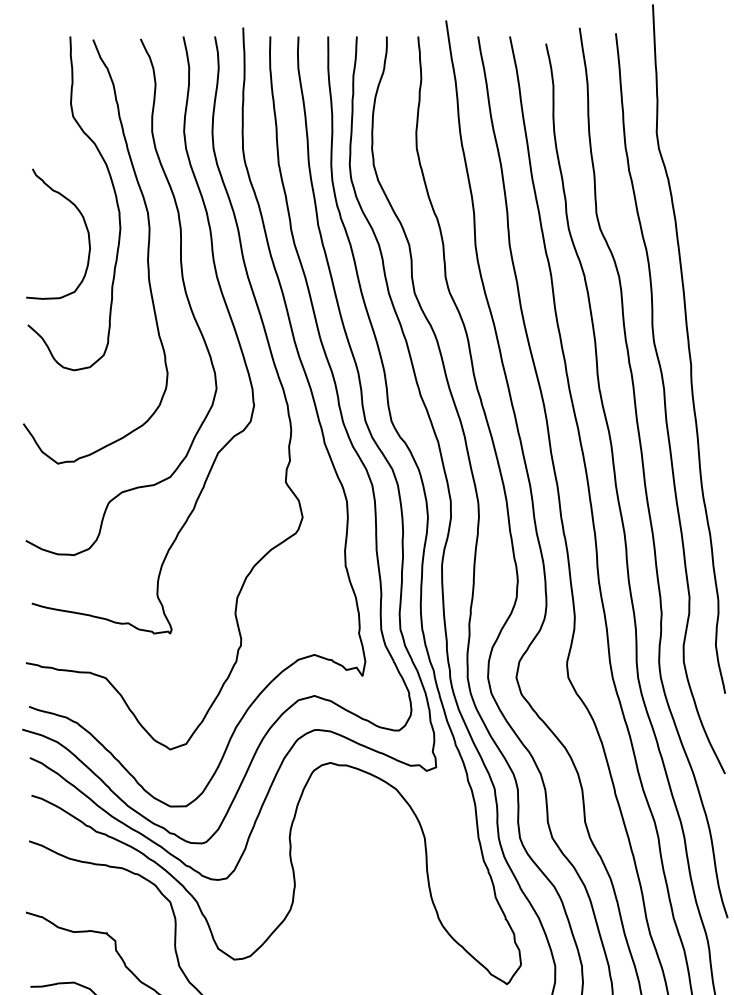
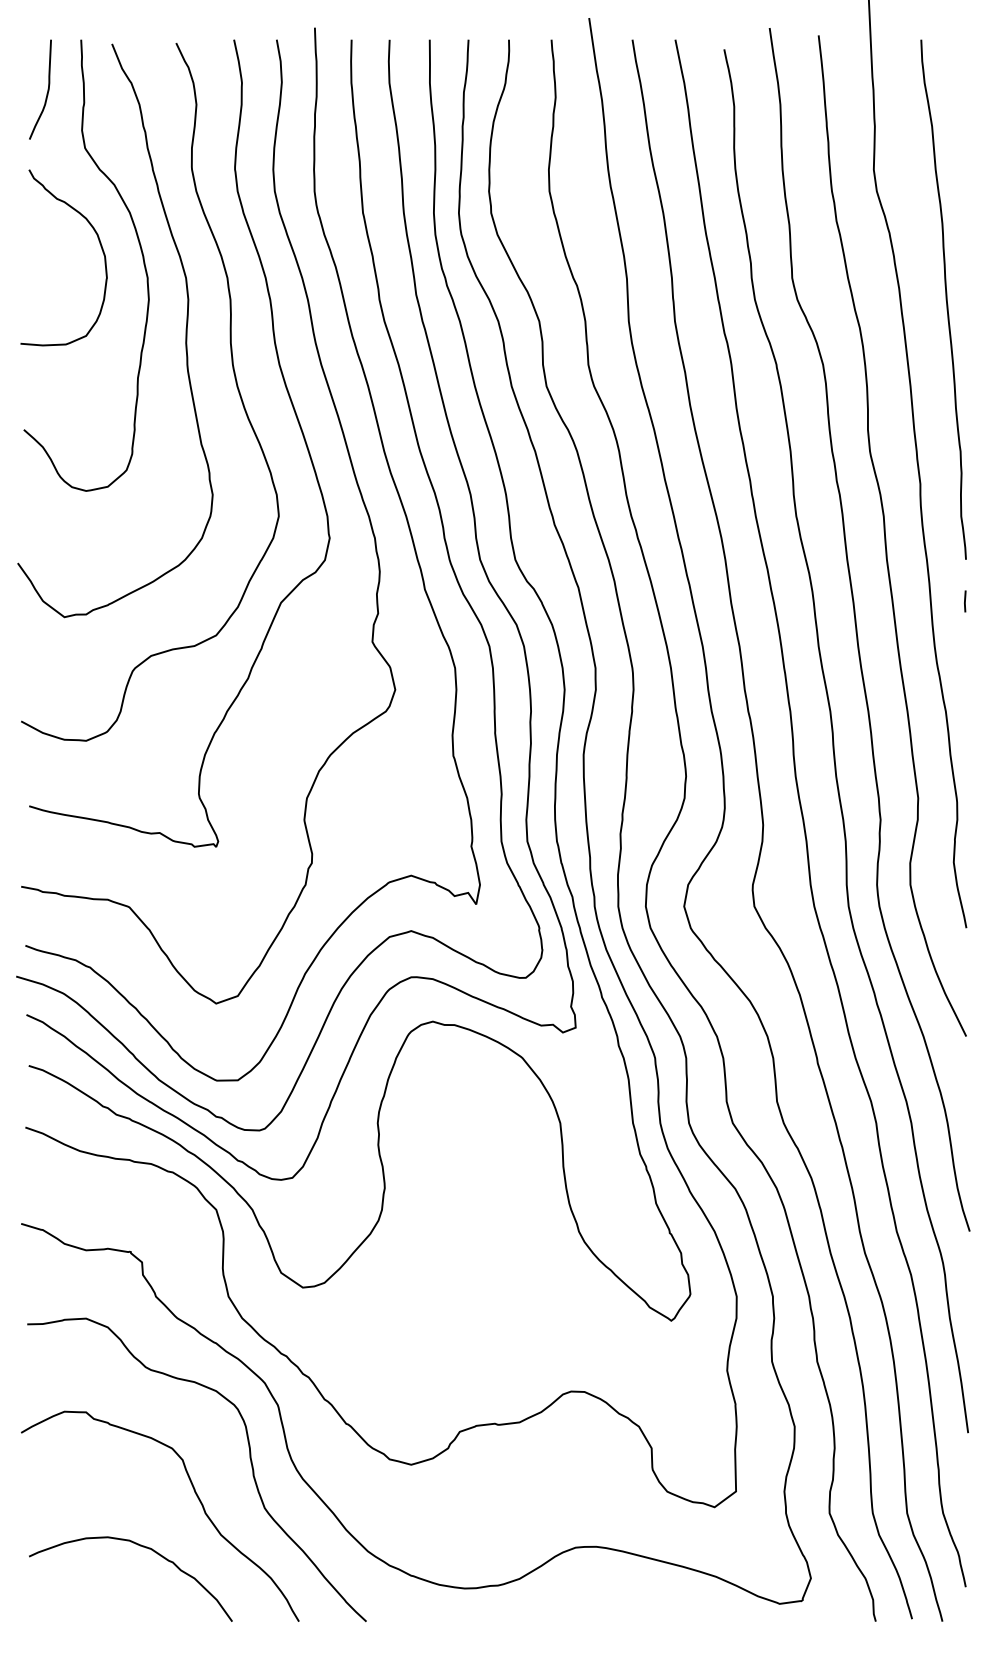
curve: (45, 73) -> (47, 89), added
curve: (83, 221) -> (98, 241), moved
curve: (709, 228) -> (945, 299), added
line: (724, 452) -> (965, 601), added

